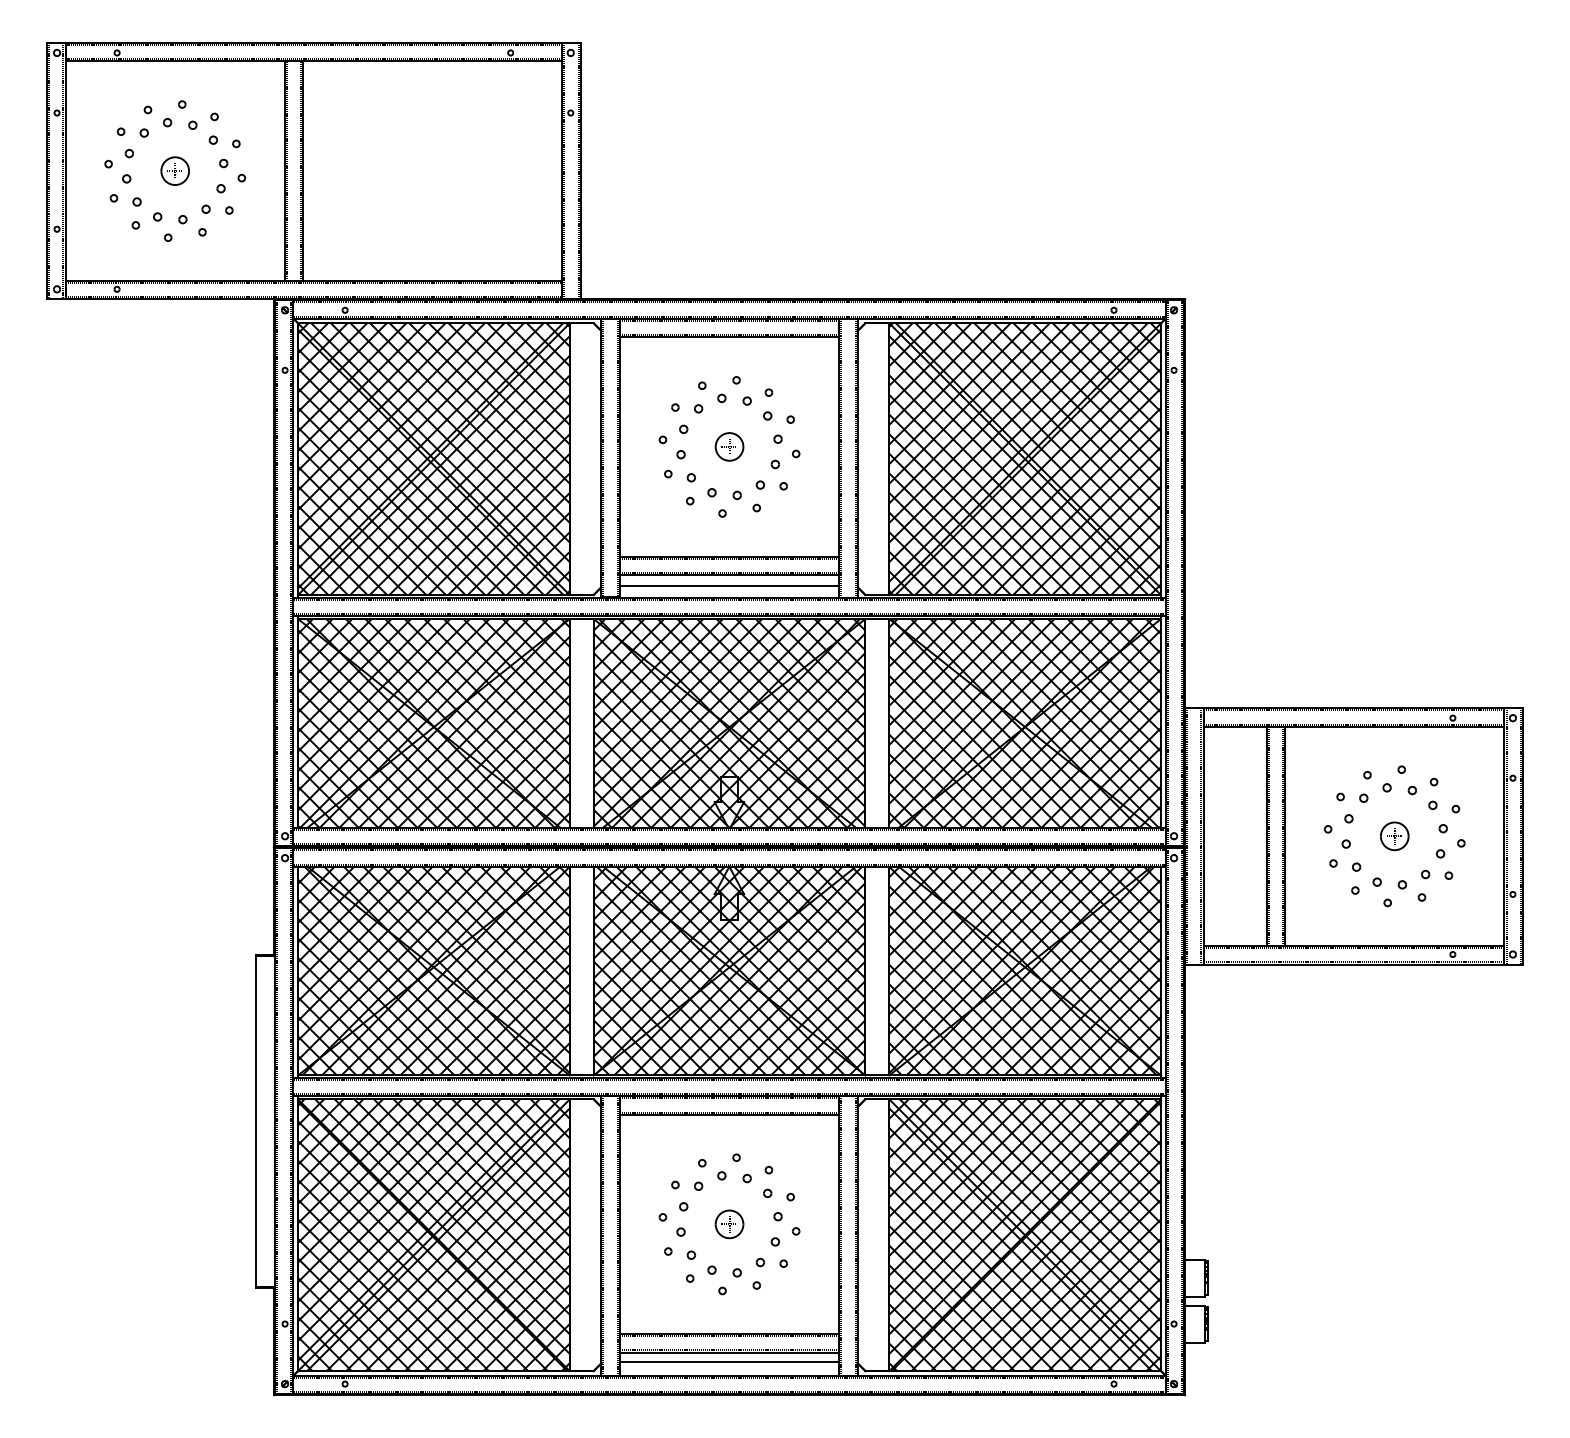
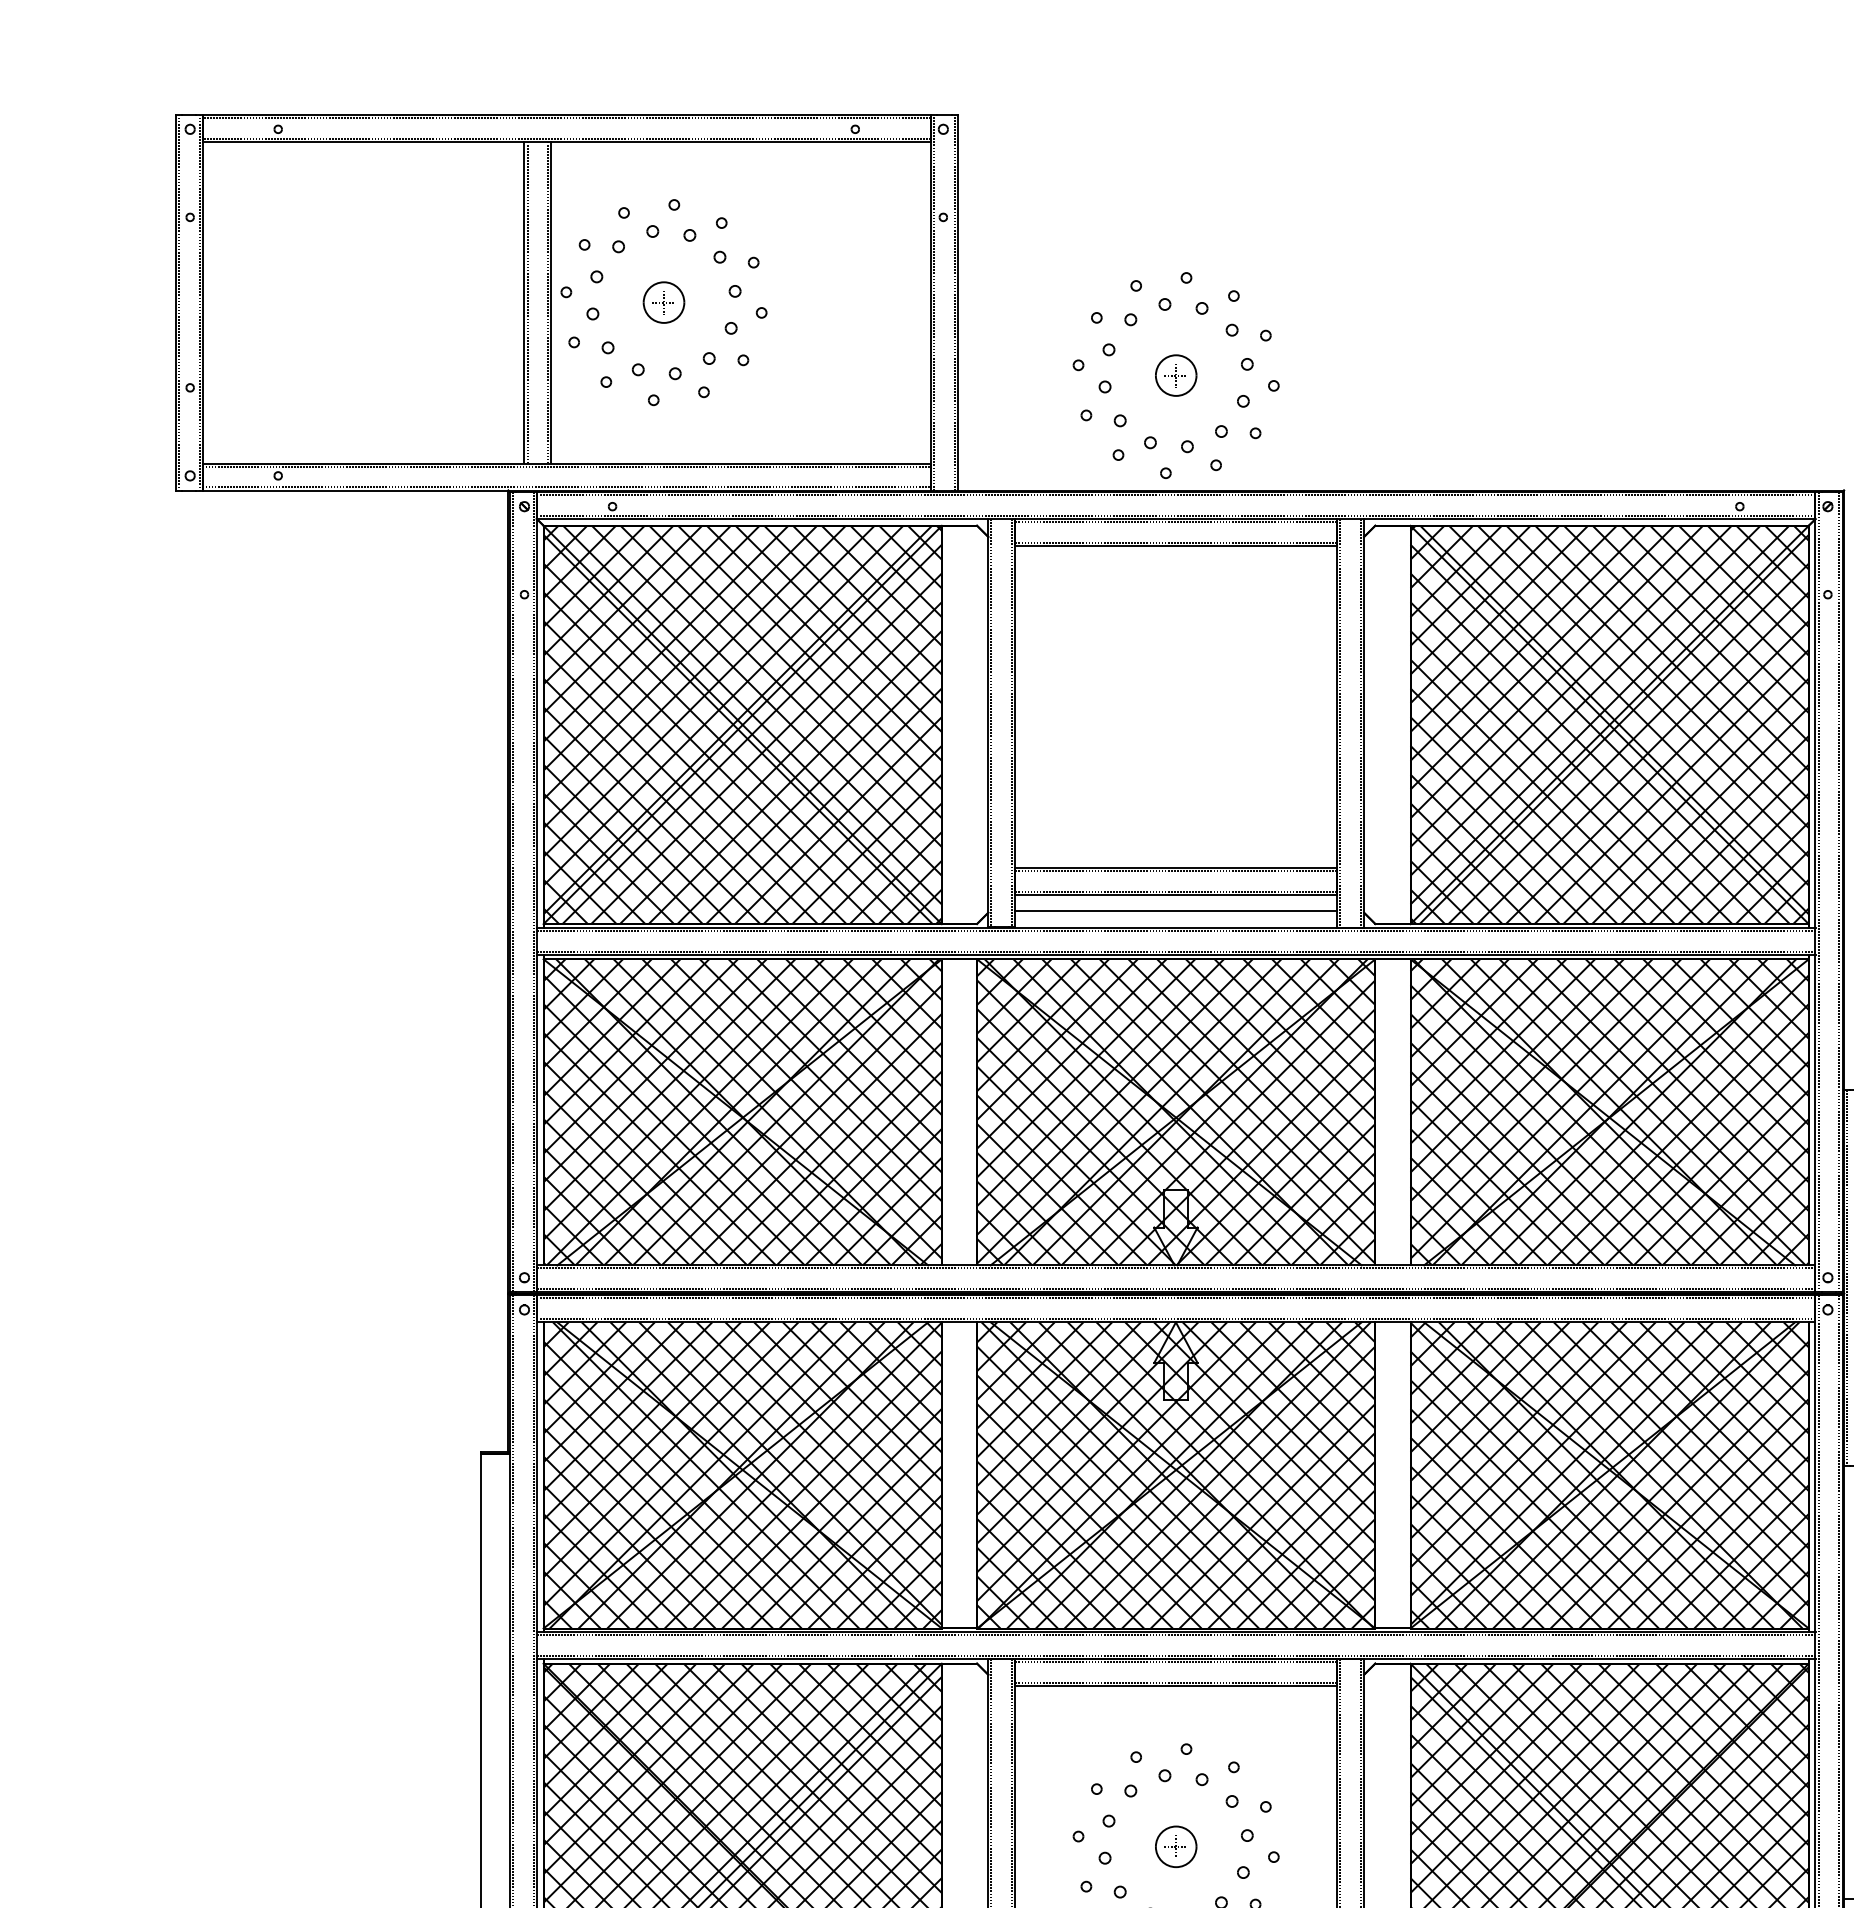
part: (175, 170) -> (664, 301), moved
part: (729, 446) -> (1176, 374), moved

